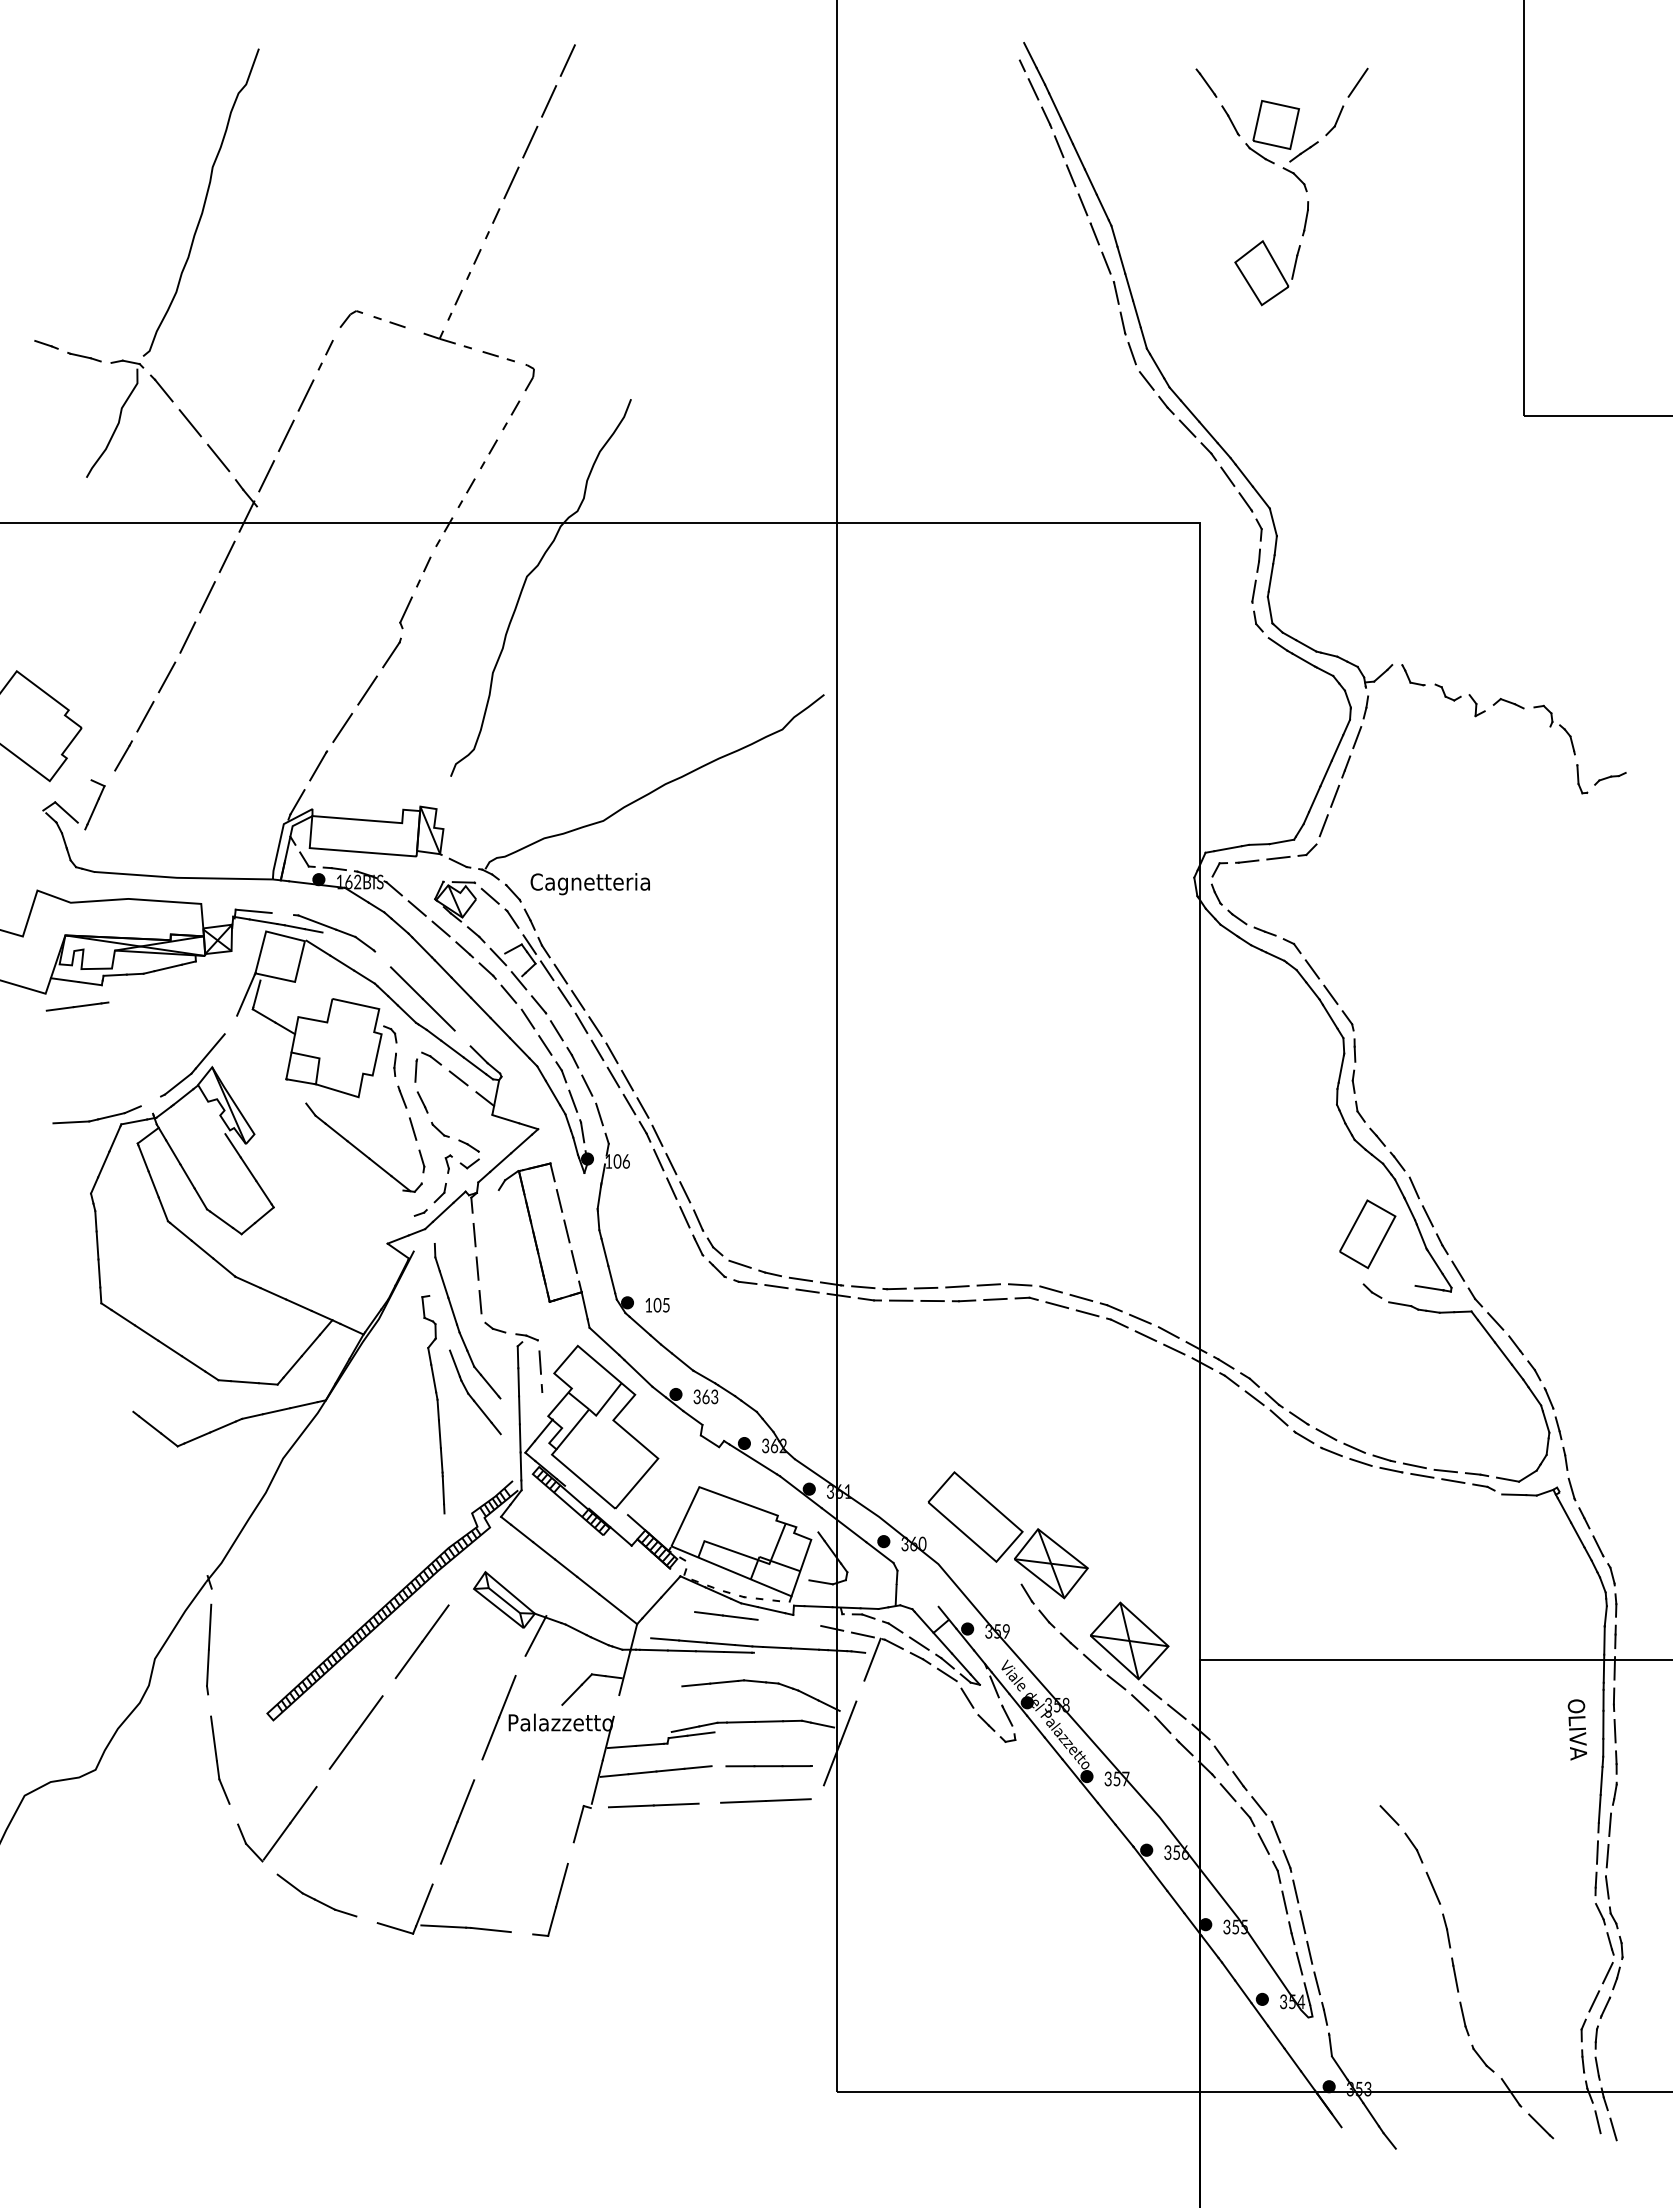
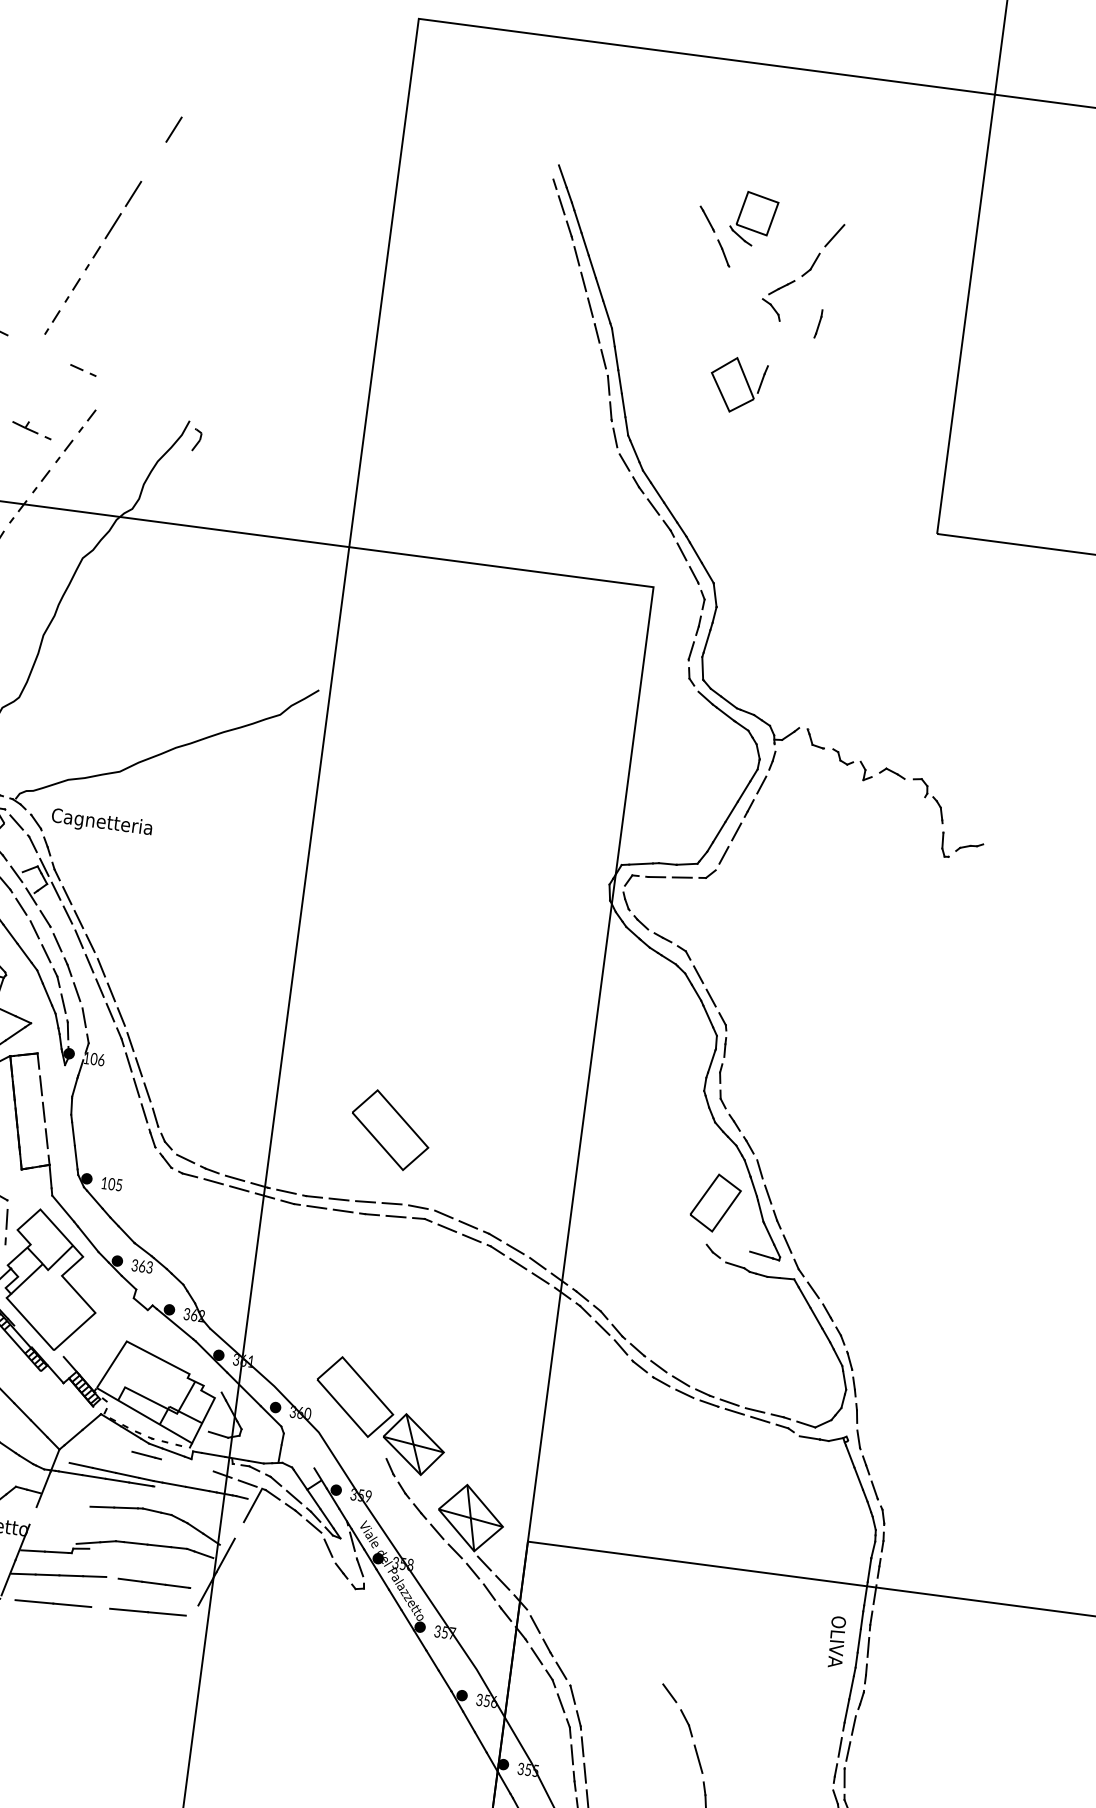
line: (549, 101) -> (154, 161), removed
part: (1272, 132) -> (753, 219), moved
line: (1305, 218) -> (818, 323), moved
part: (447, 339) -> (31, 429), moved
part: (529, 377) -> (196, 439), moved
part: (975, 1198) -> (390, 1129), added
line: (708, 1613) -> (120, 1448), removed
line: (700, 1733) -> (100, 1548), removed

